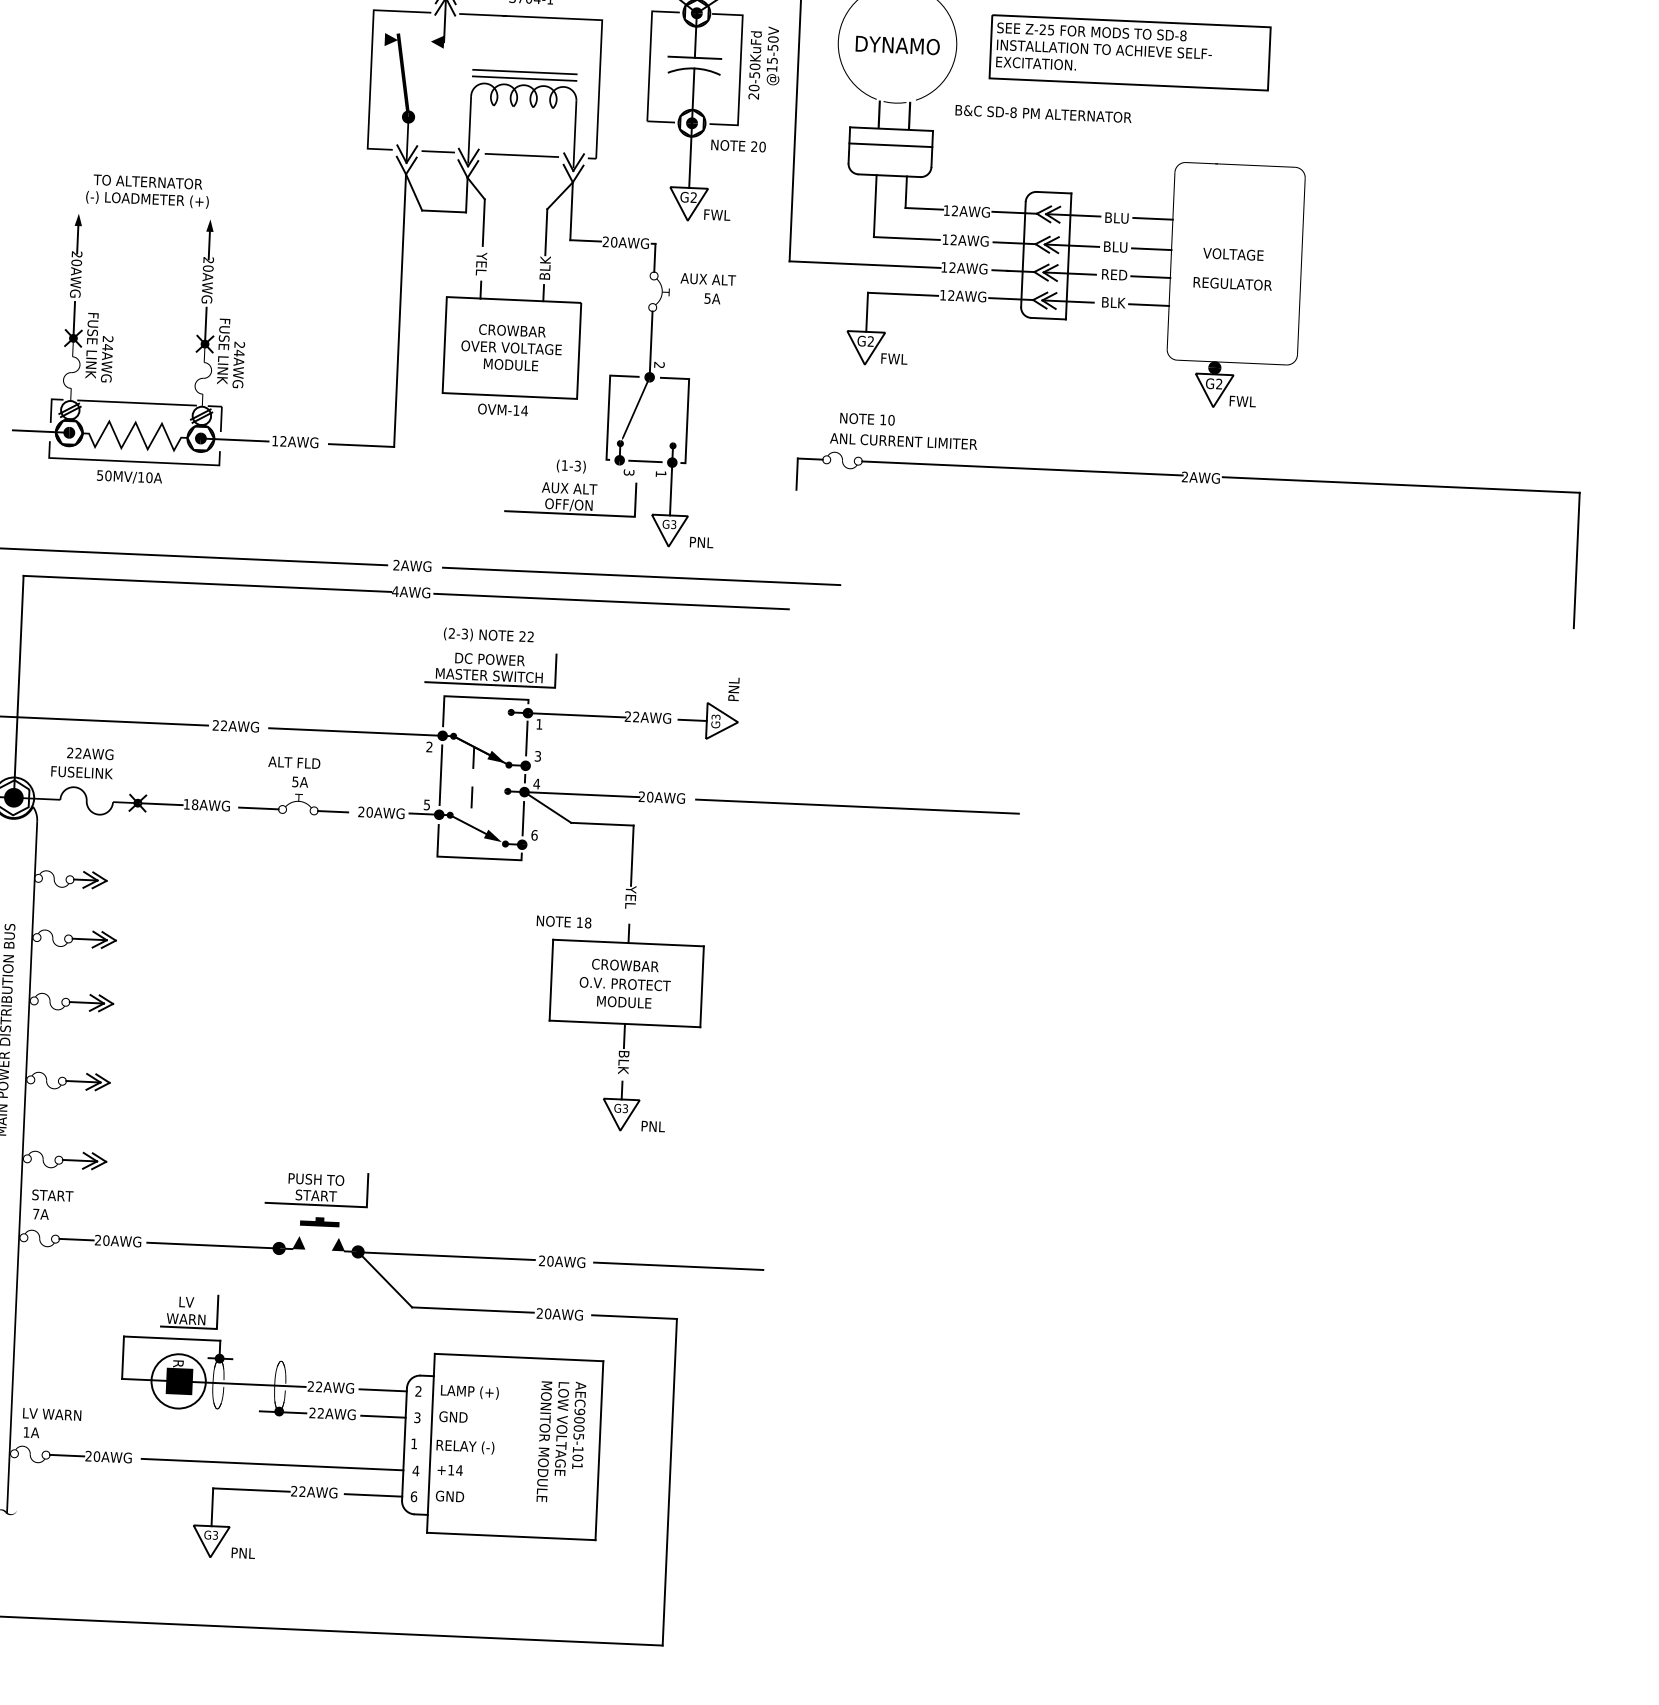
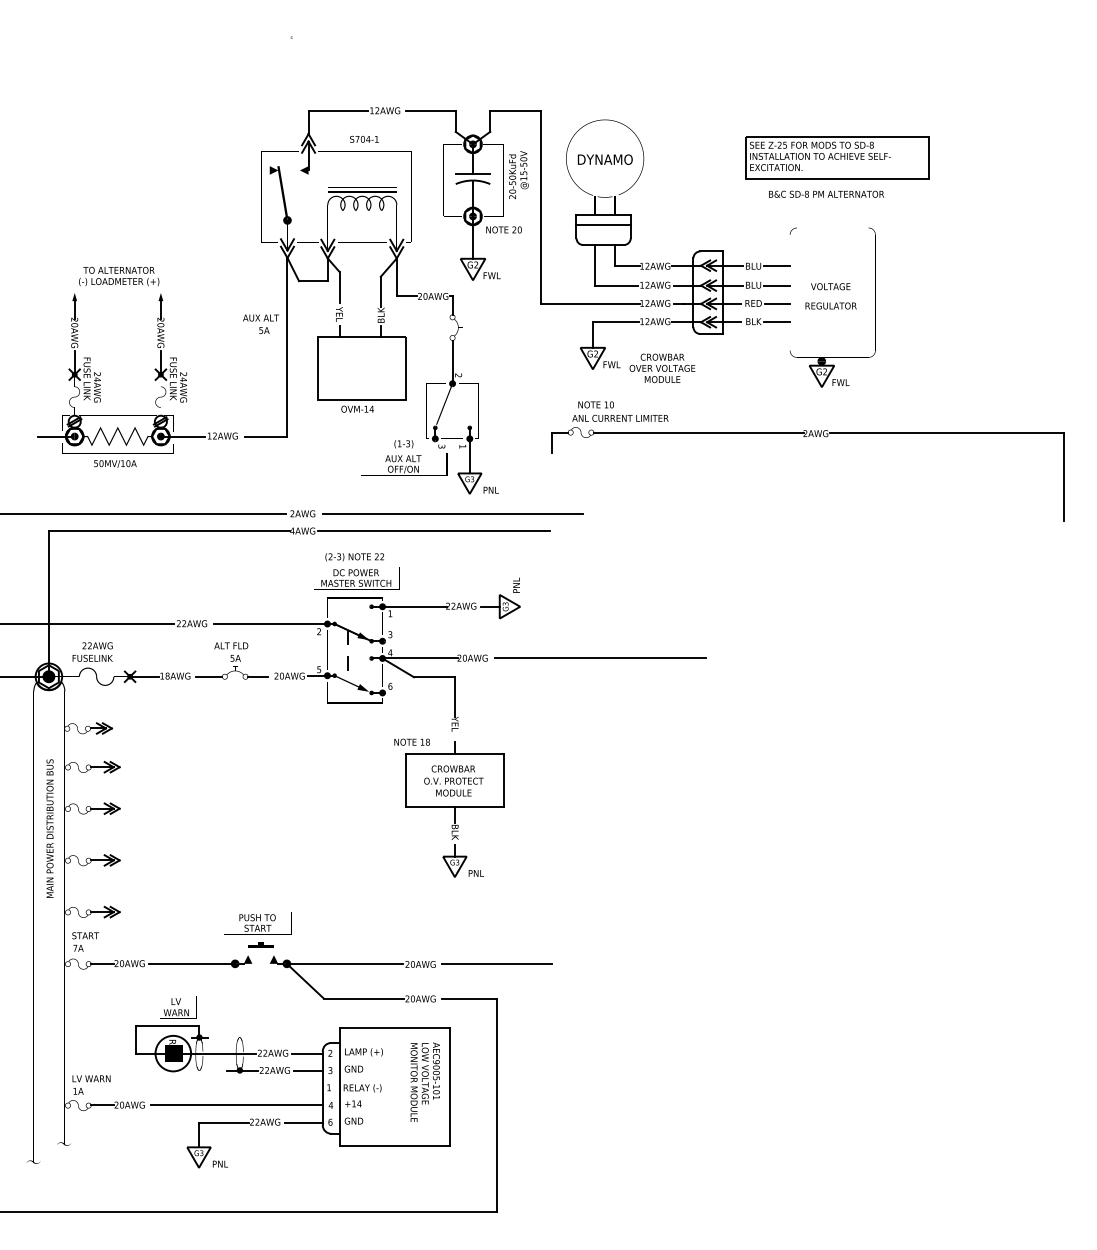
part: (1130, 52) -> (837, 157), moved
text: (1043, 112) -> (826, 193), moved
text: (706, 289) -> (260, 324), moved
text: (511, 348) -> (662, 368), moved

